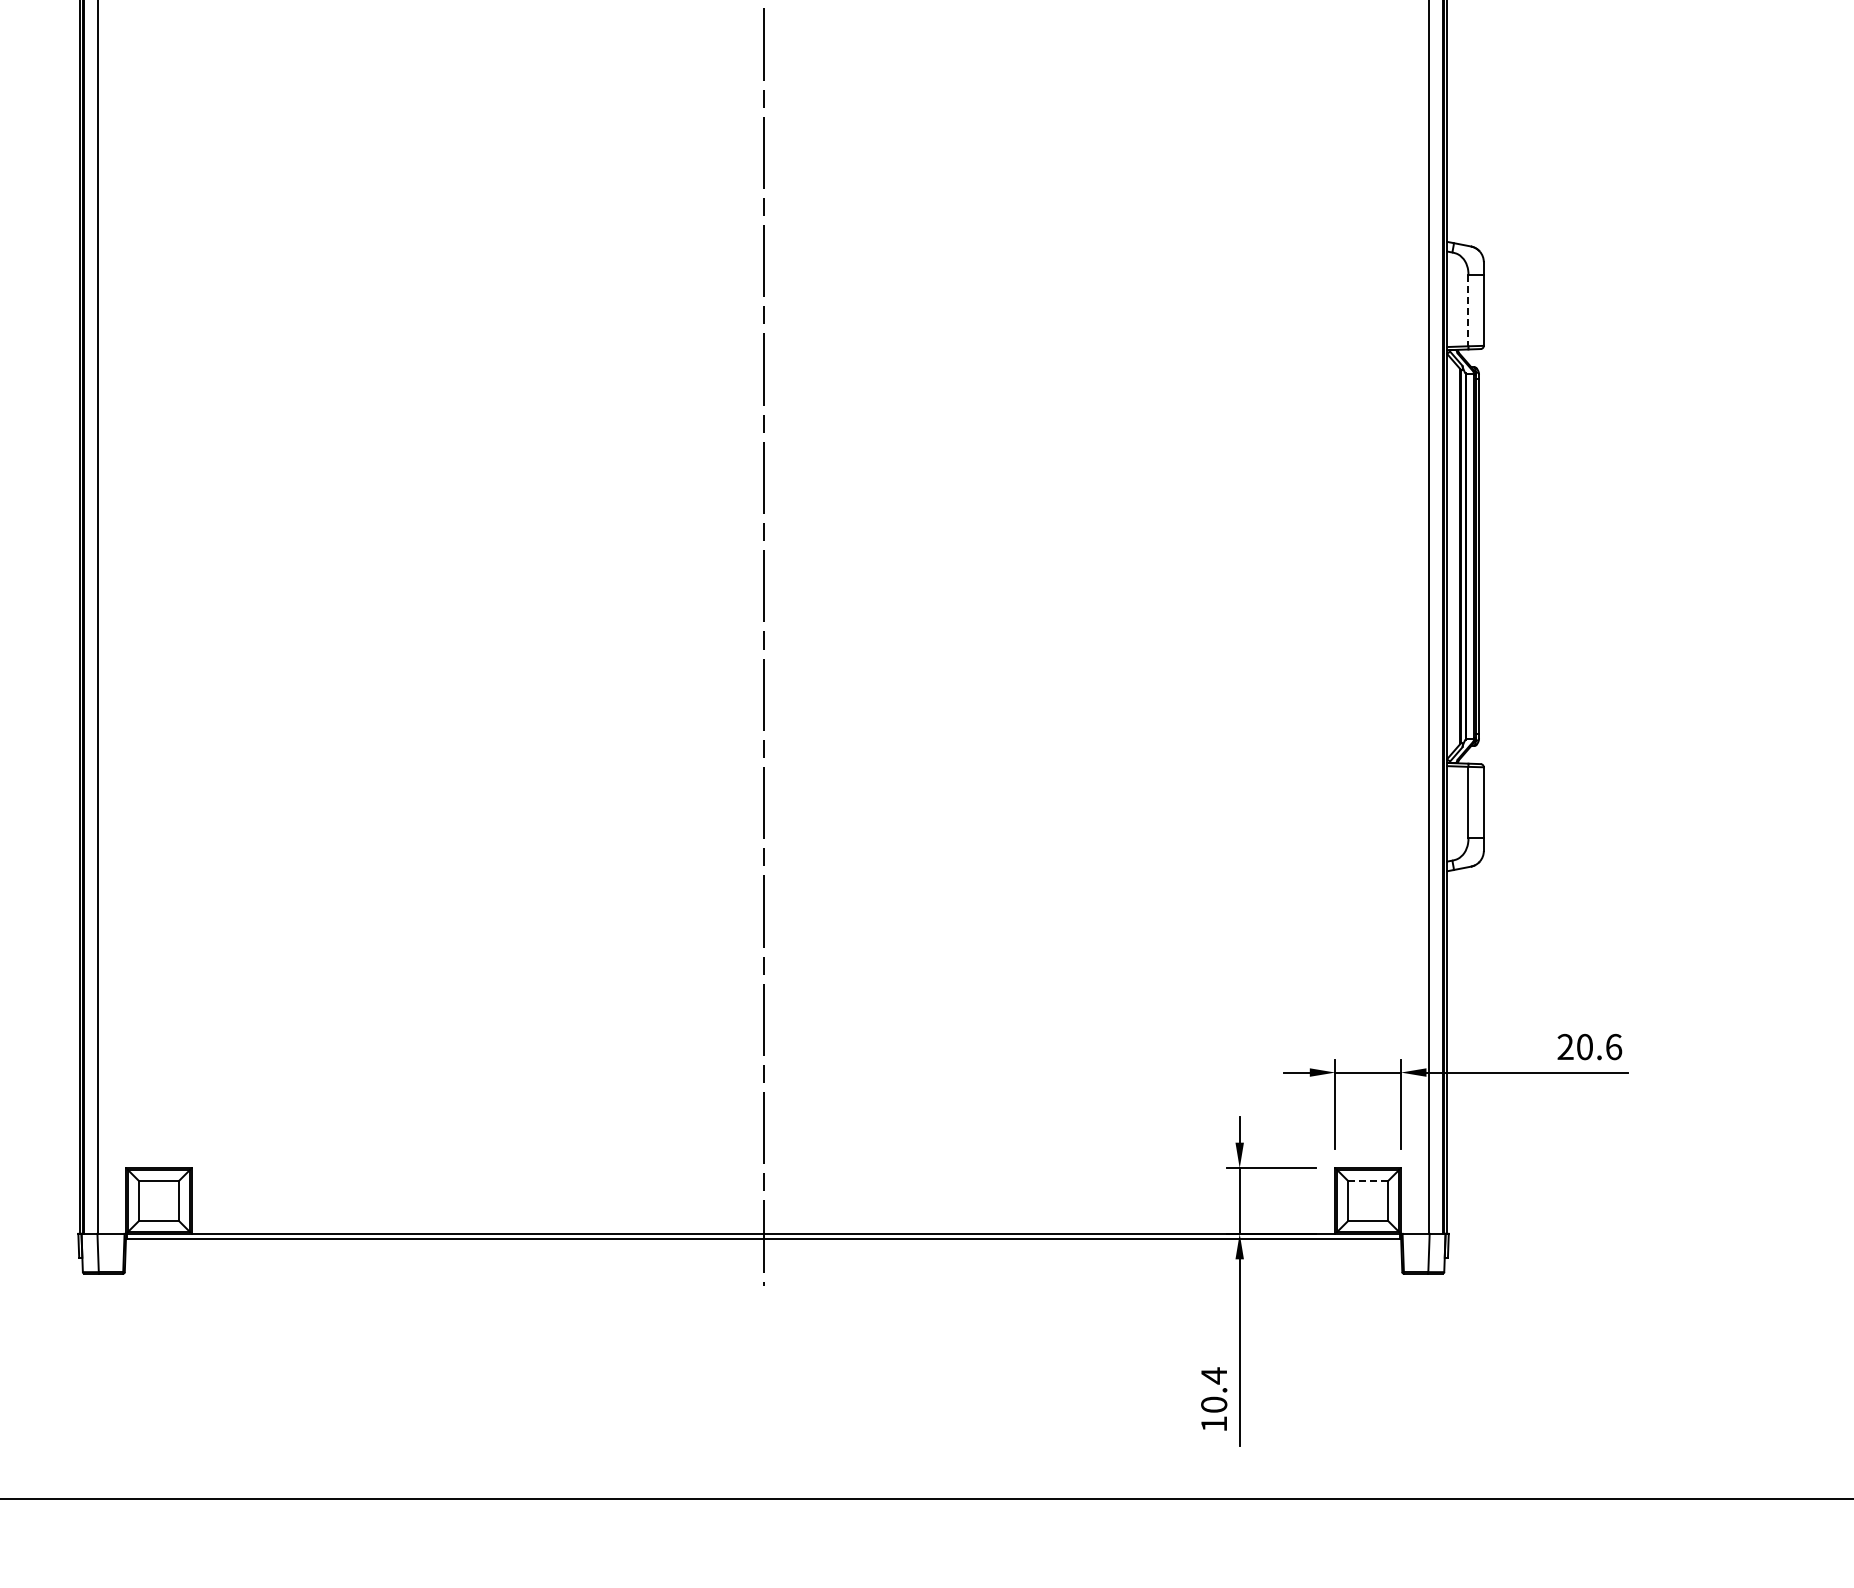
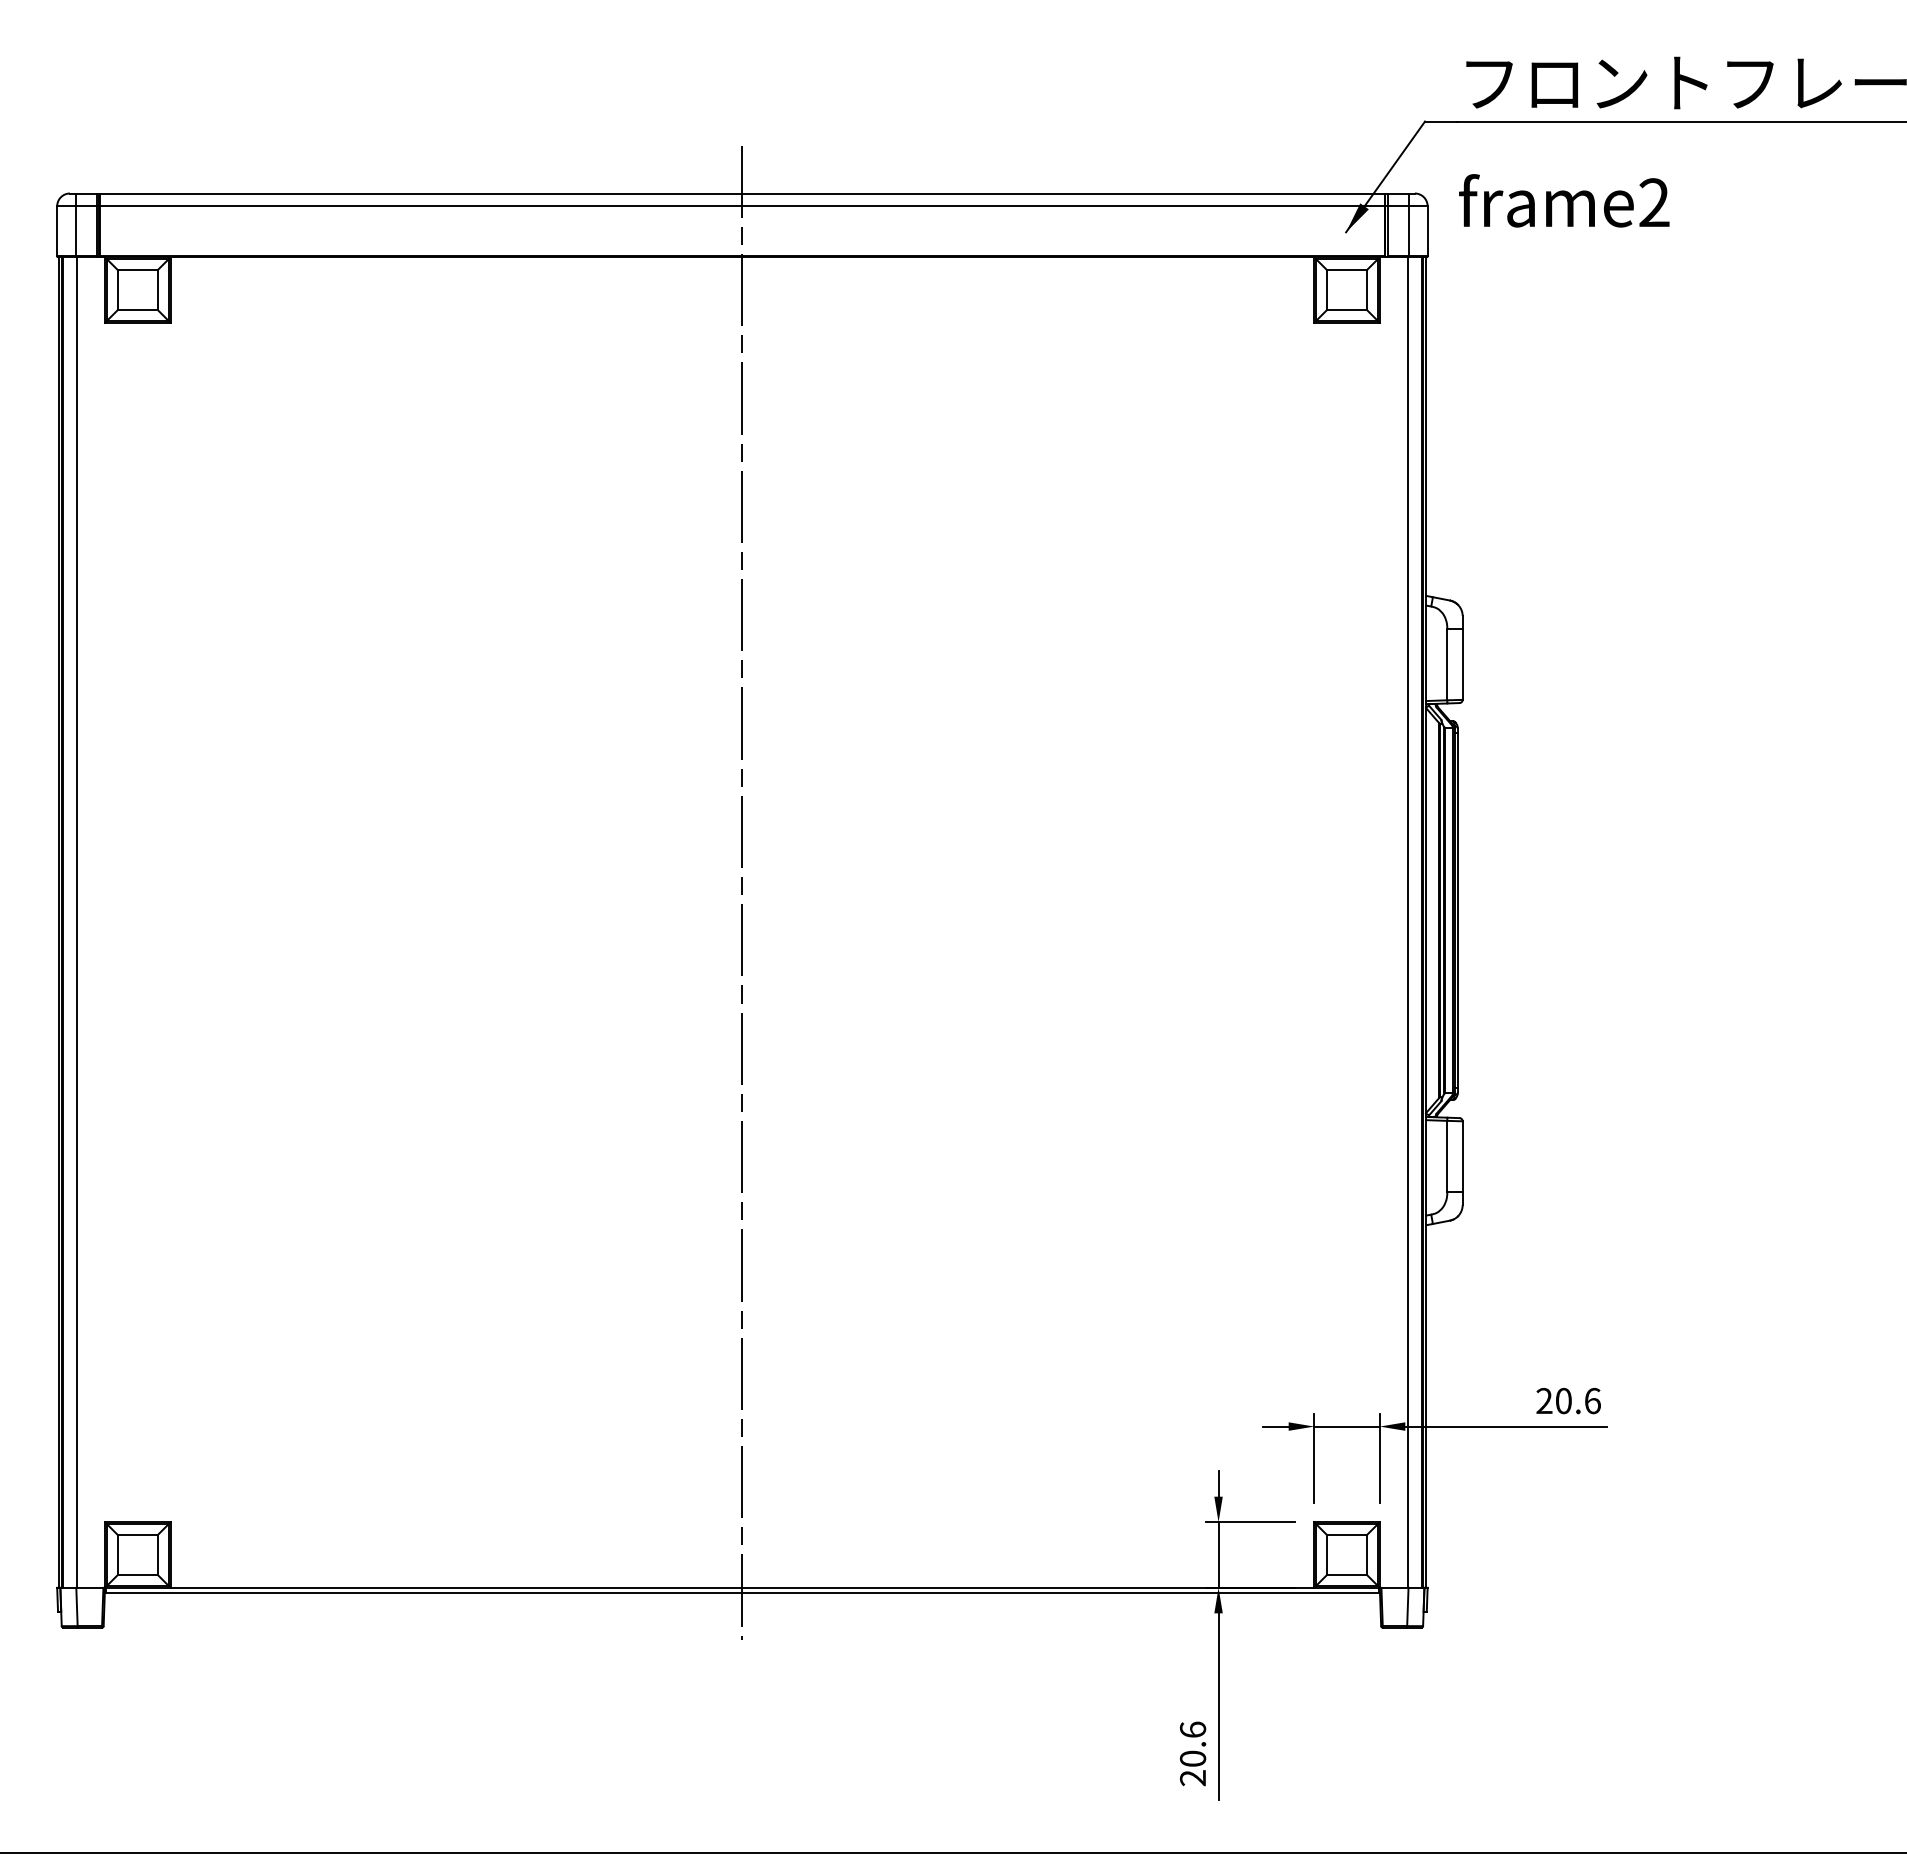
line: (1468, 310) -> (1447, 664), dashed -> solid
line: (1368, 1181) -> (1347, 1535), dashed -> solid
text: (1213, 1399) -> (1192, 1753), 10.4 -> 20.6

